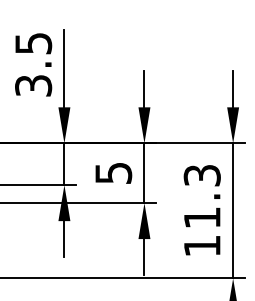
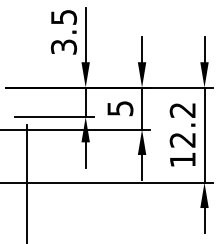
text: (201, 197) -> (182, 125), 11.3 -> 12.2

